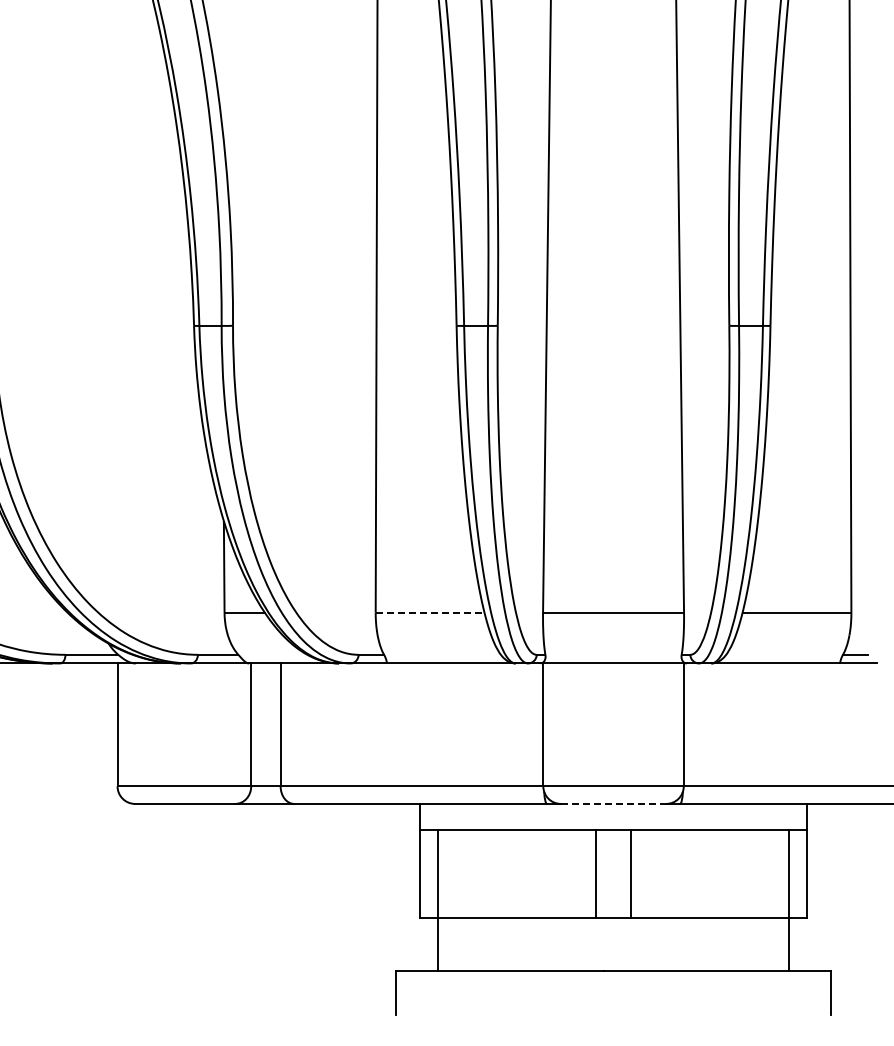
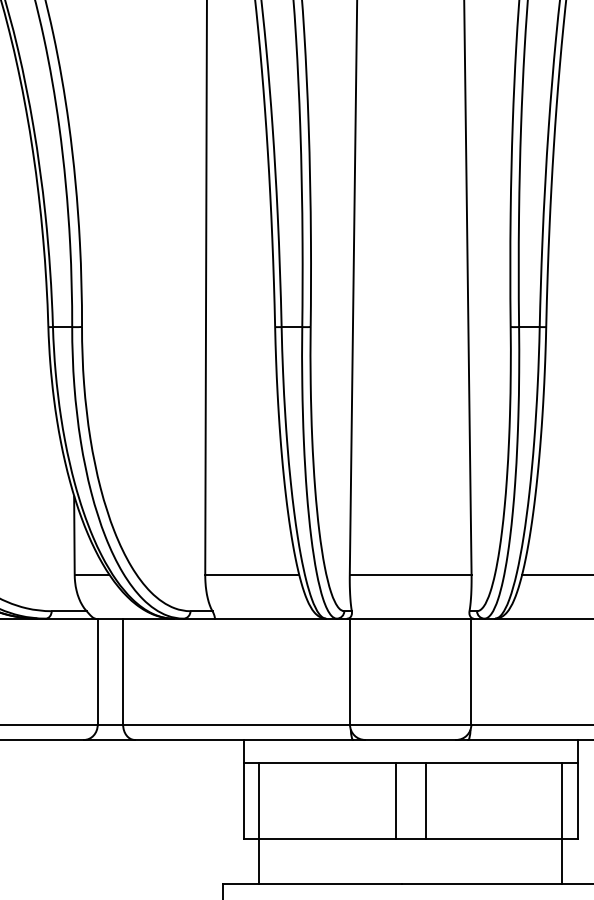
line: (430, 612) -> (252, 574), dashed -> solid
line: (613, 803) -> (410, 739), dashed -> solid

